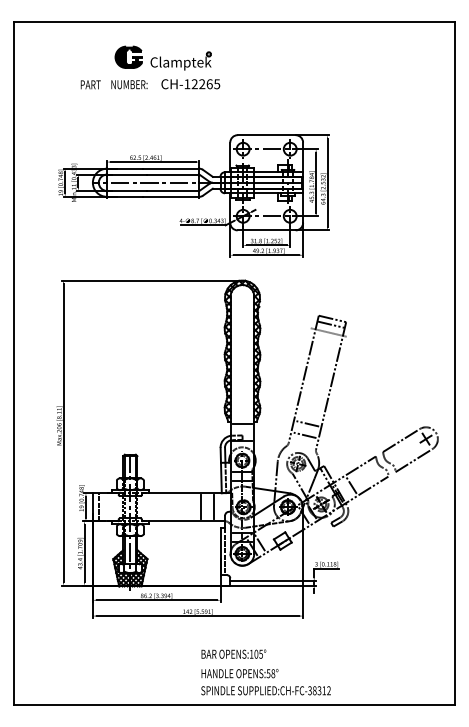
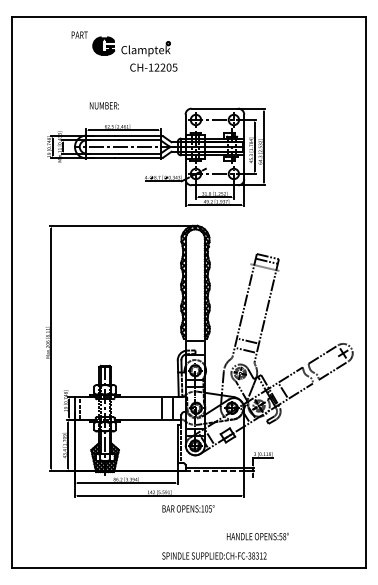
text: (209, 83) -> (168, 67), CH-12265 -> CH-12205
text: (90, 84) -> (79, 34), moved
text: (129, 84) -> (104, 105), moved
line: (267, 585) -> (215, 471), solid -> dashed
text: (233, 653) -> (188, 508), moved
text: (239, 673) -> (257, 536), moved

